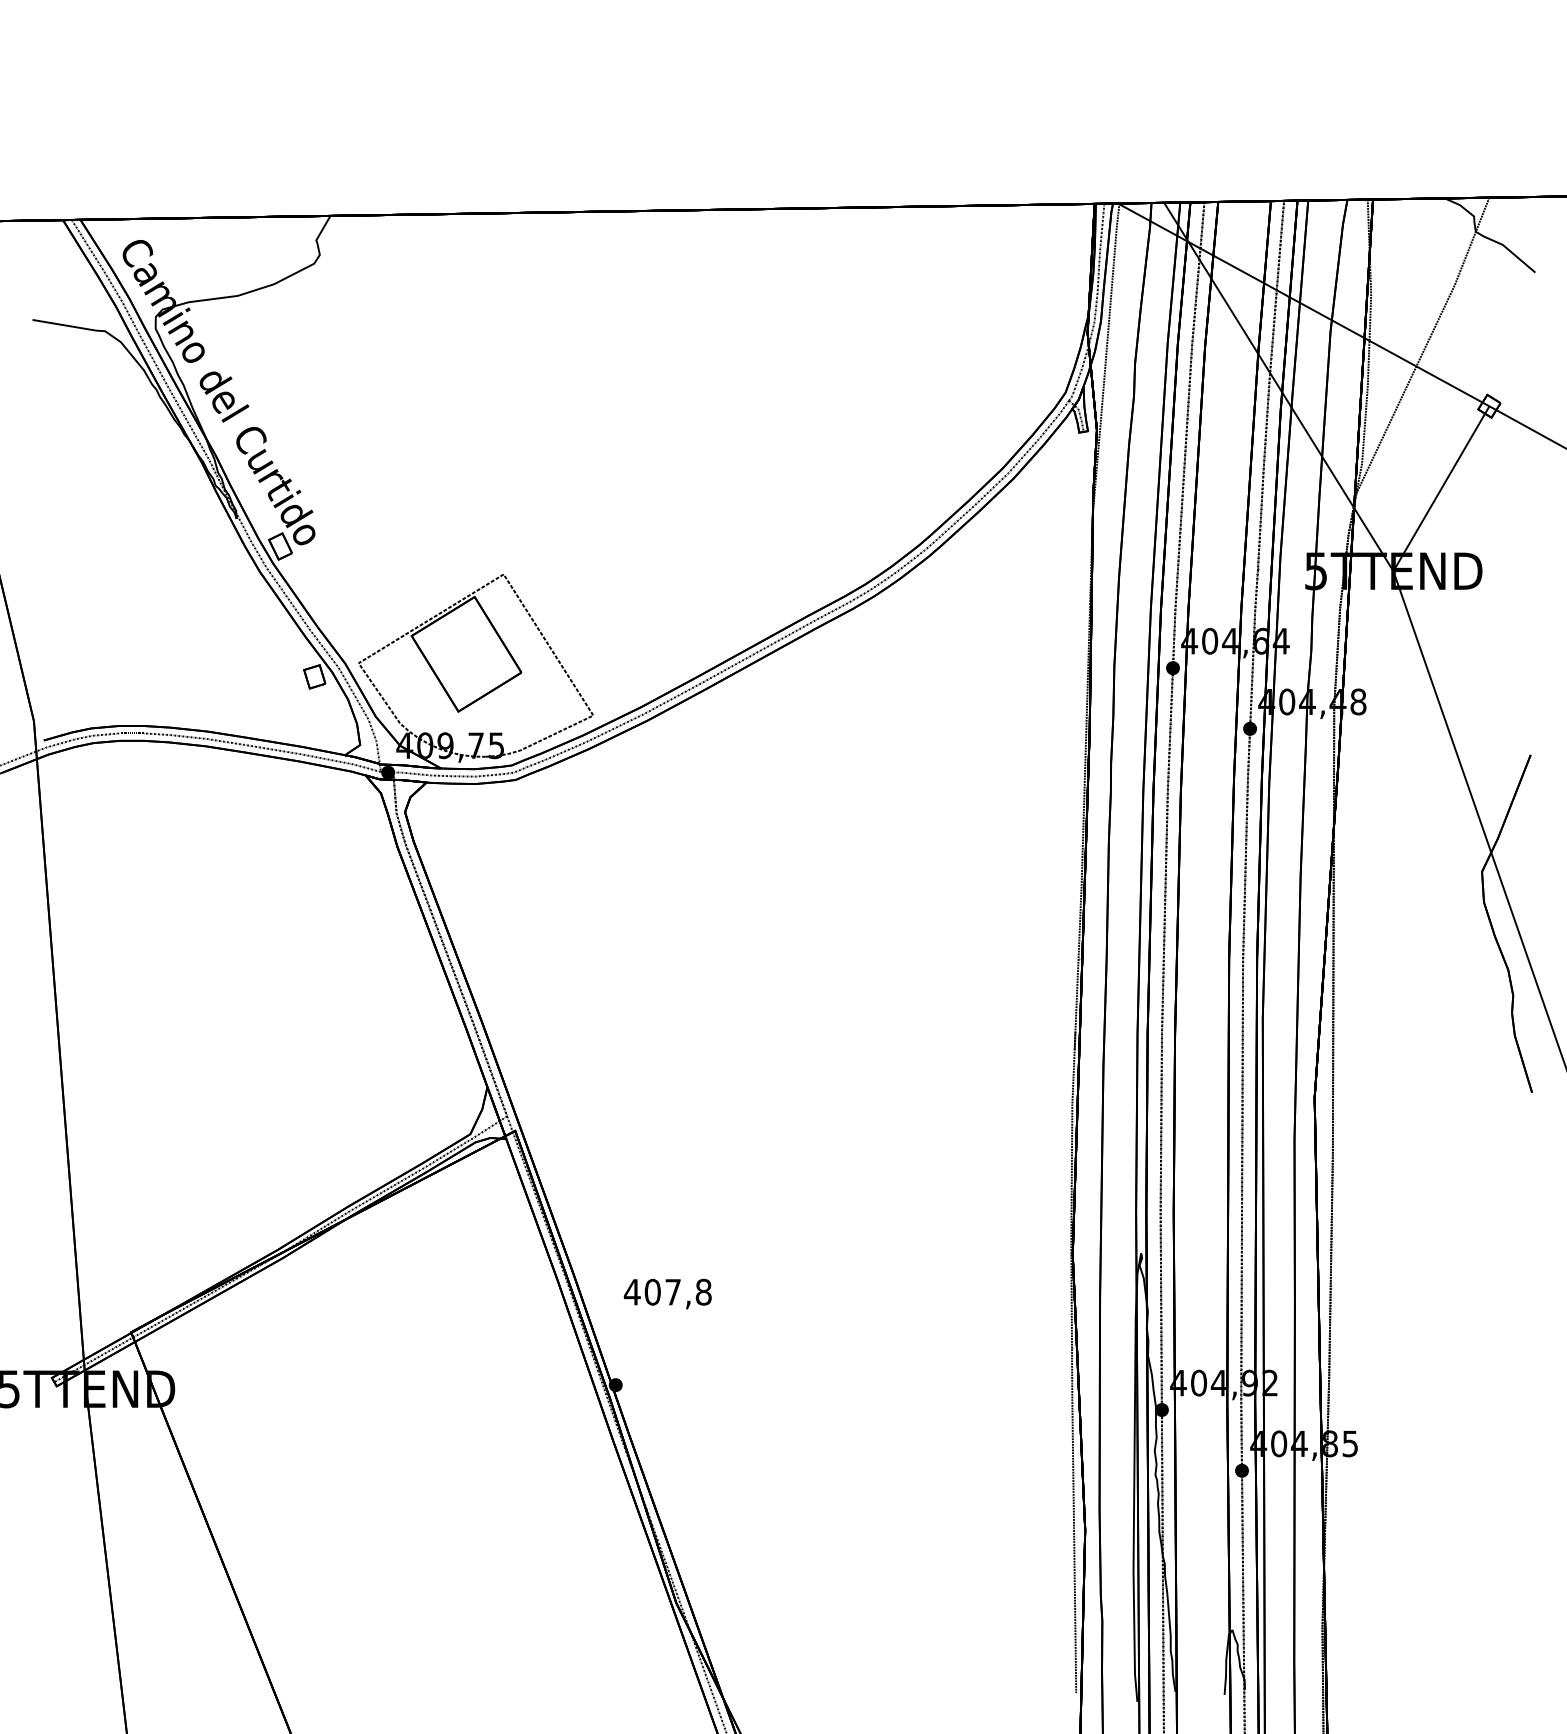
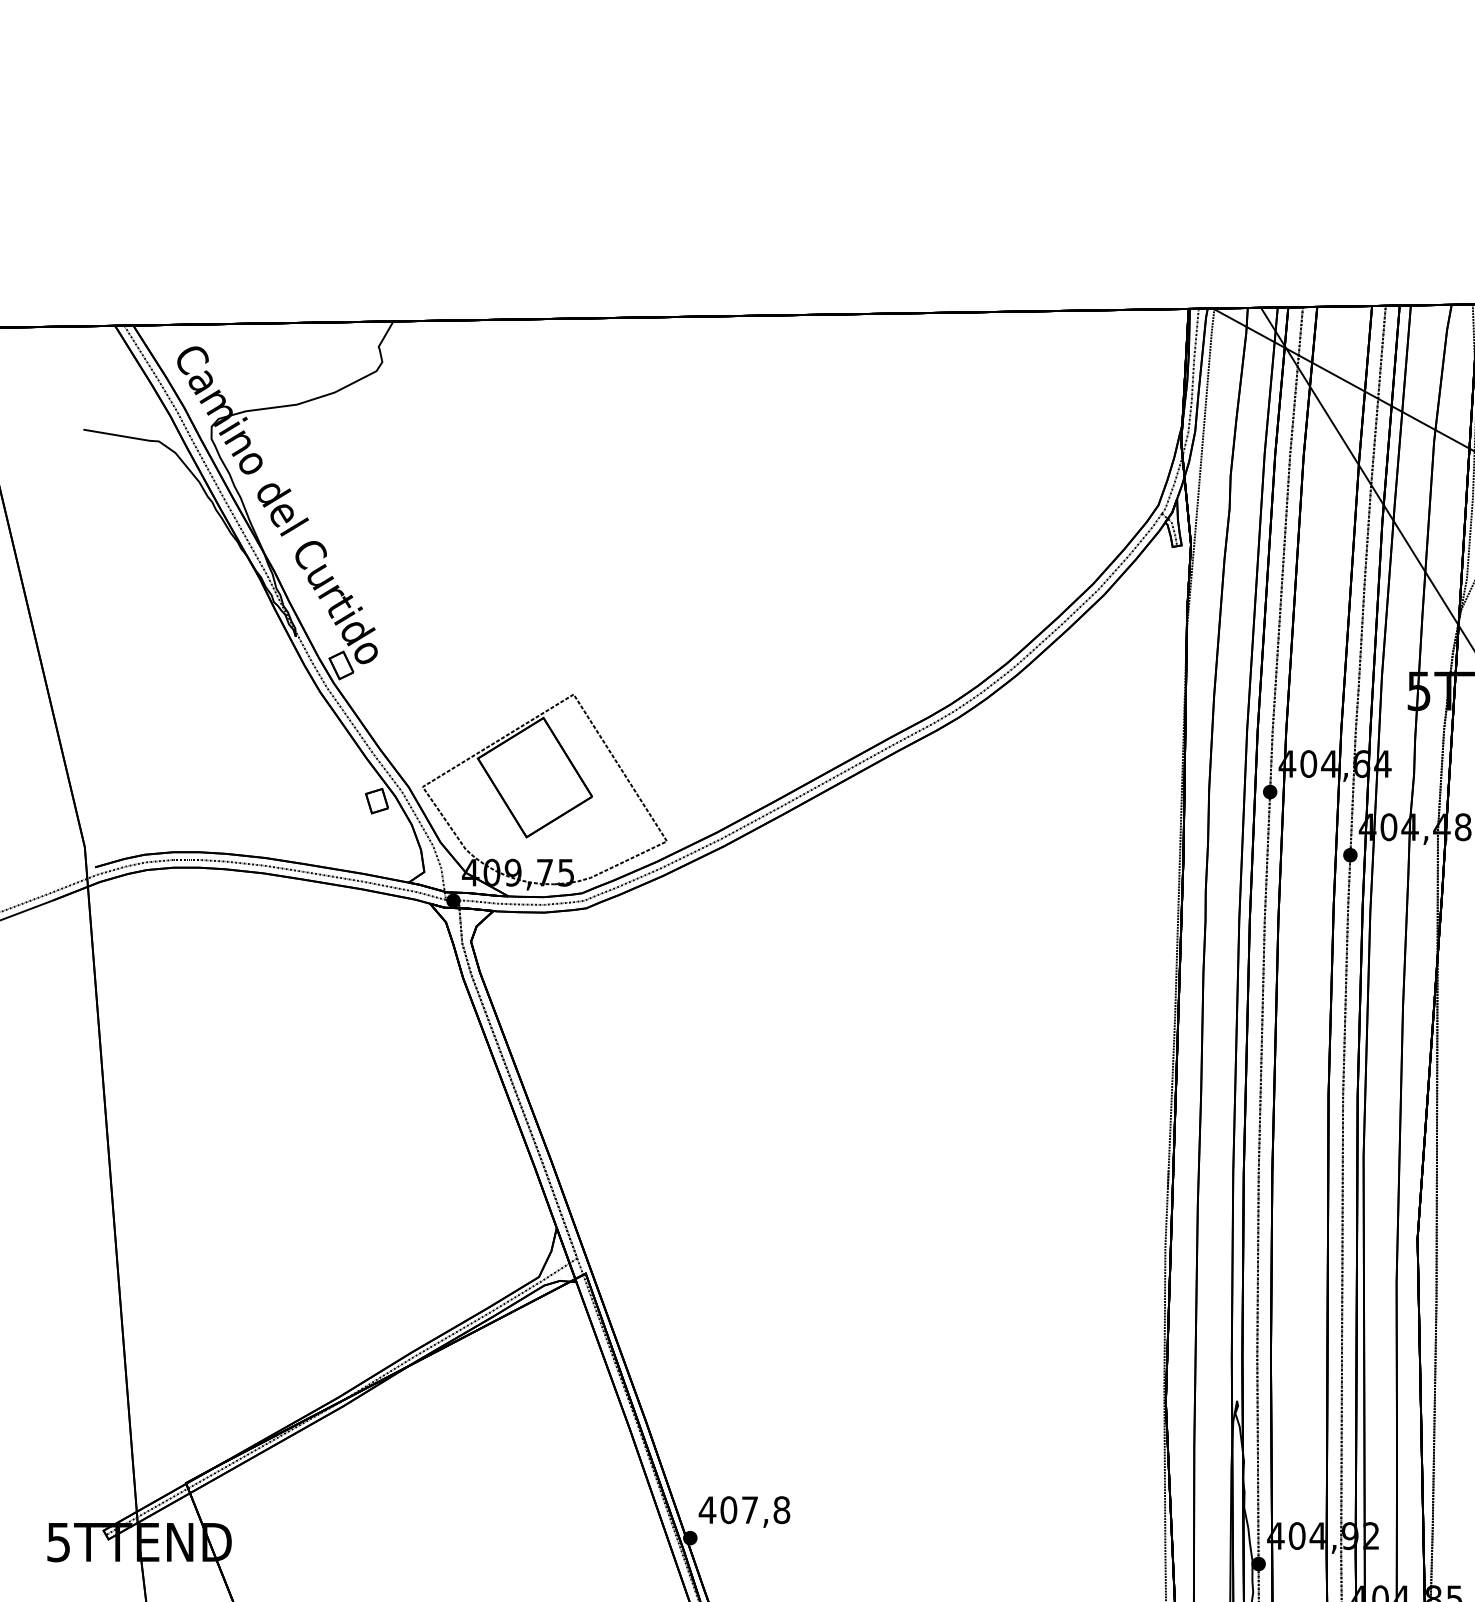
text: (667, 1293) -> (744, 1511), moved

